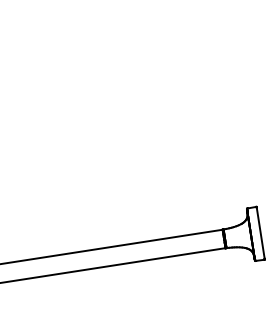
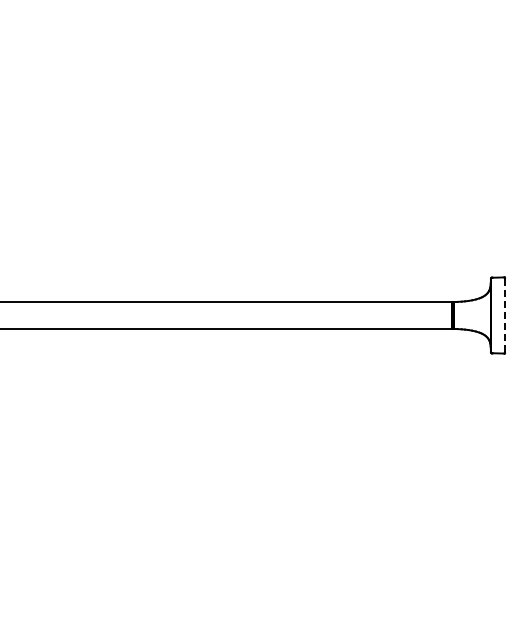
line: (260, 233) -> (504, 315), solid -> dashed

